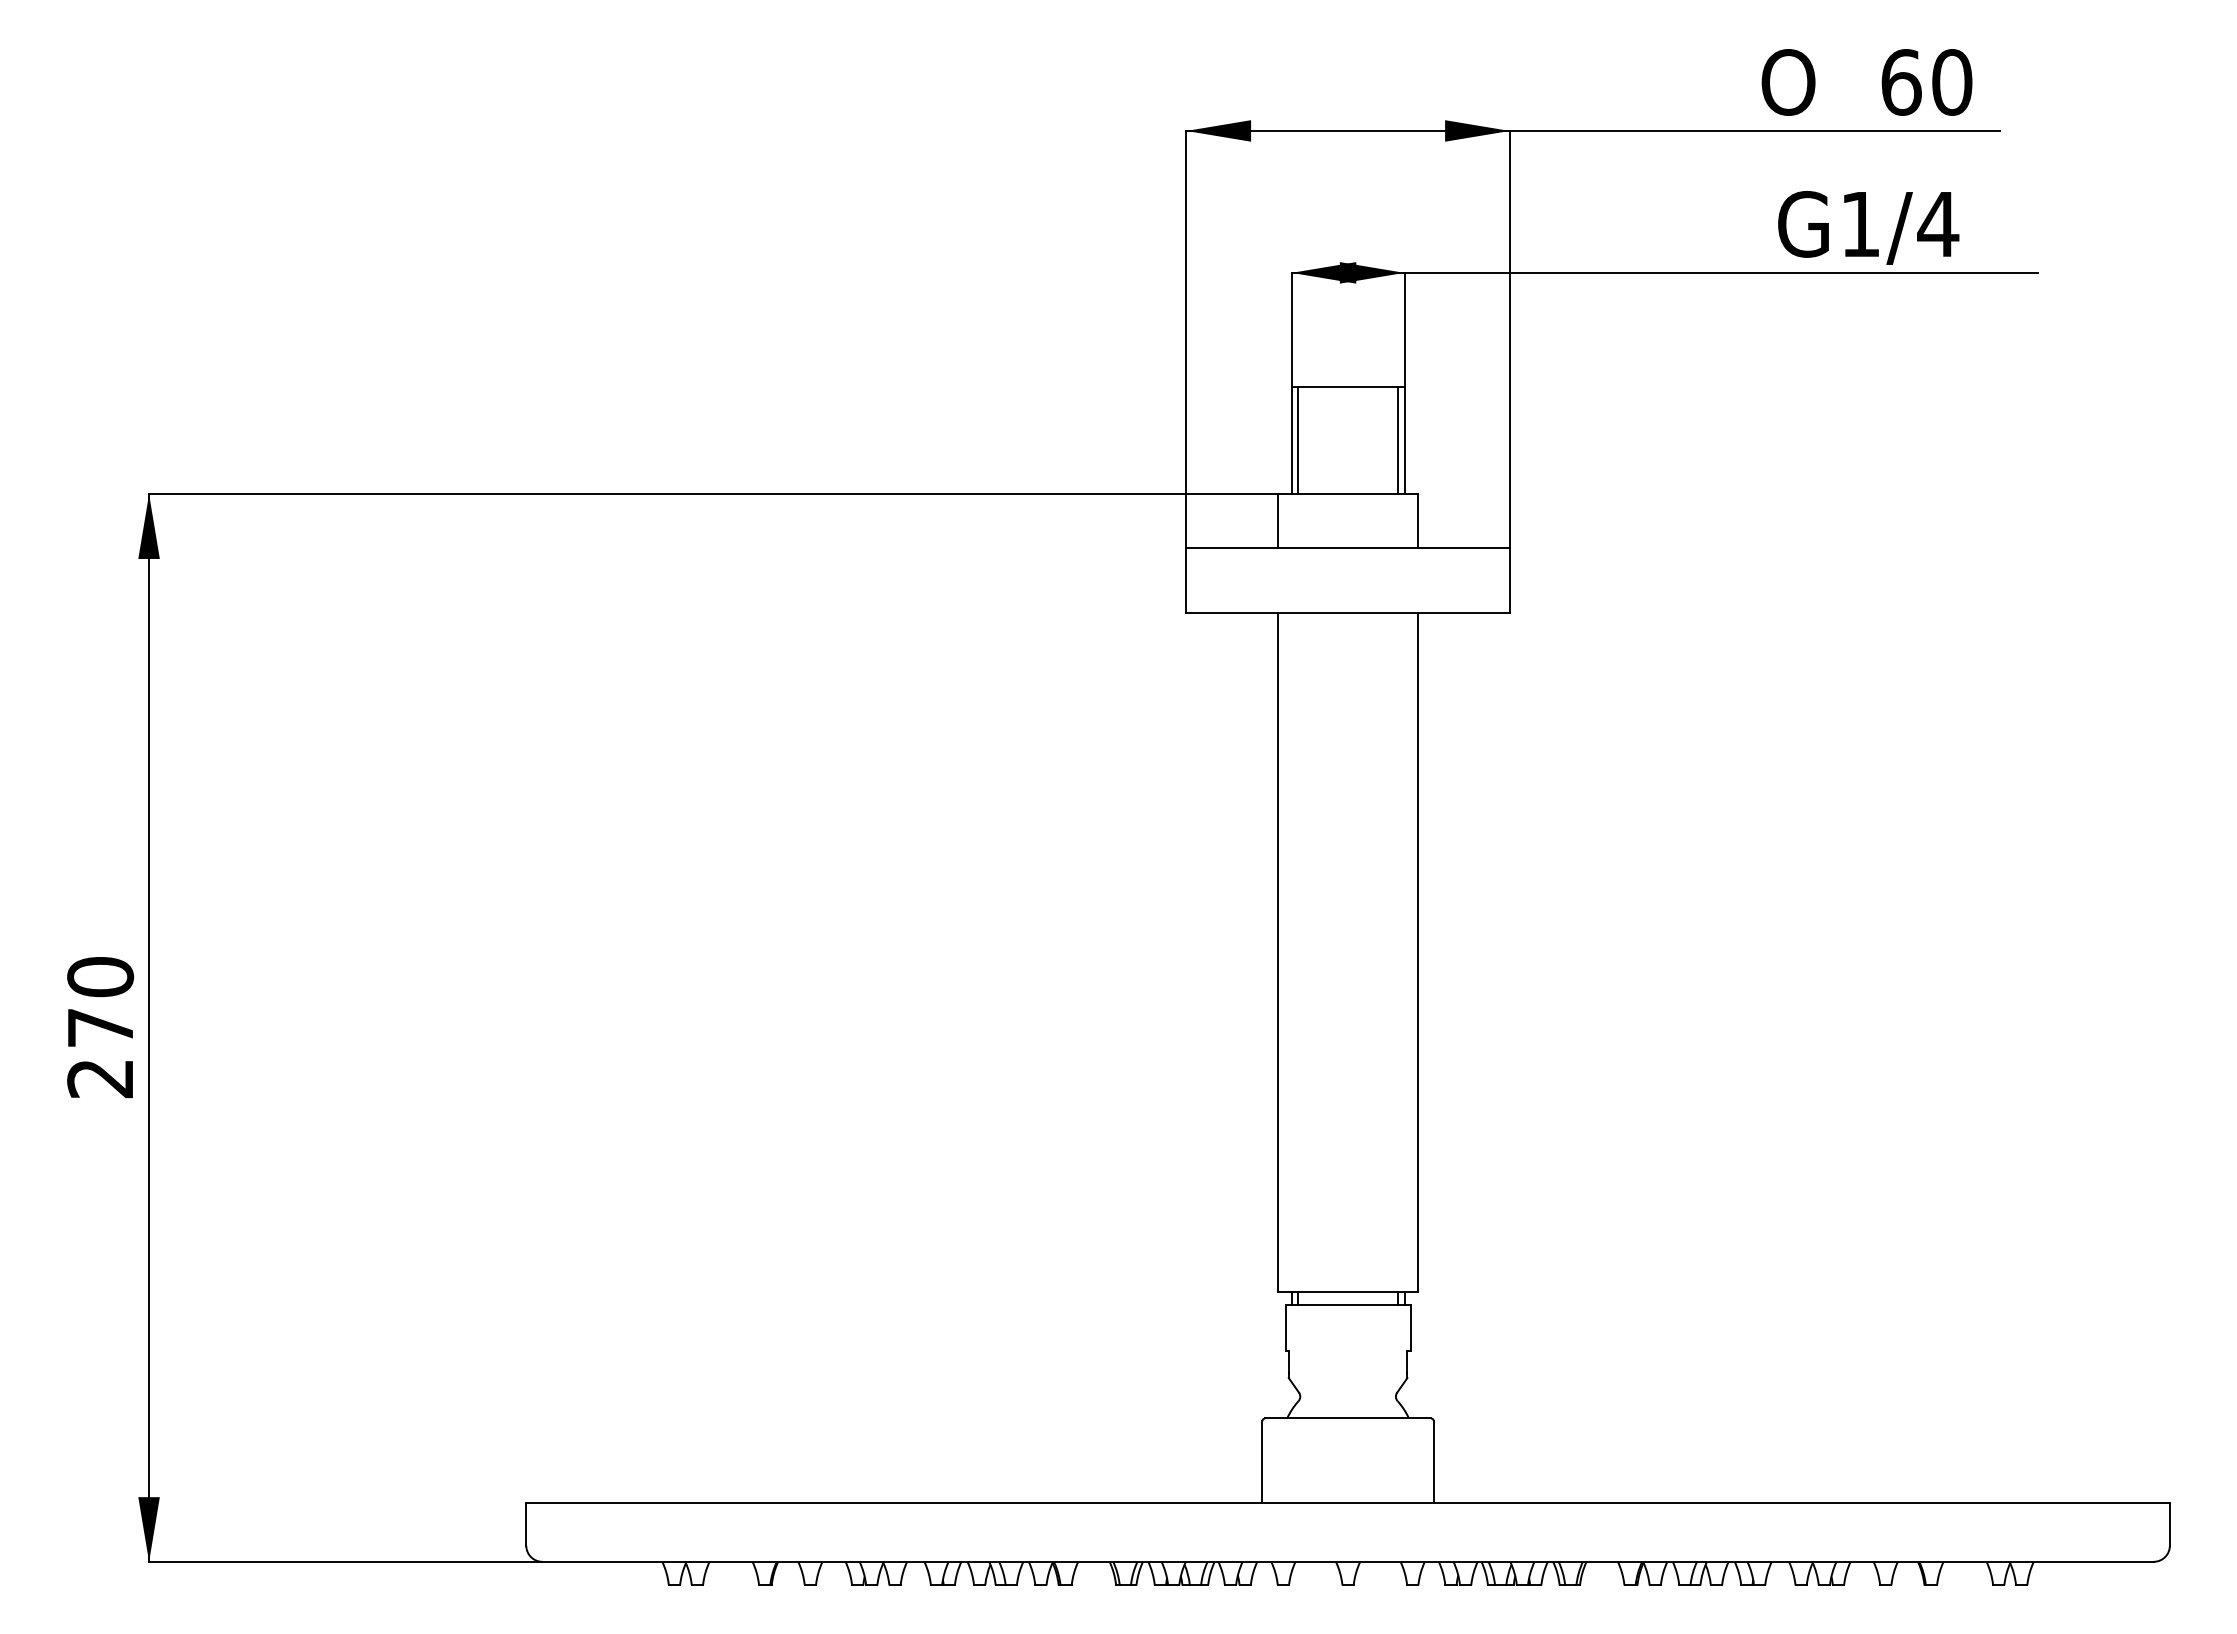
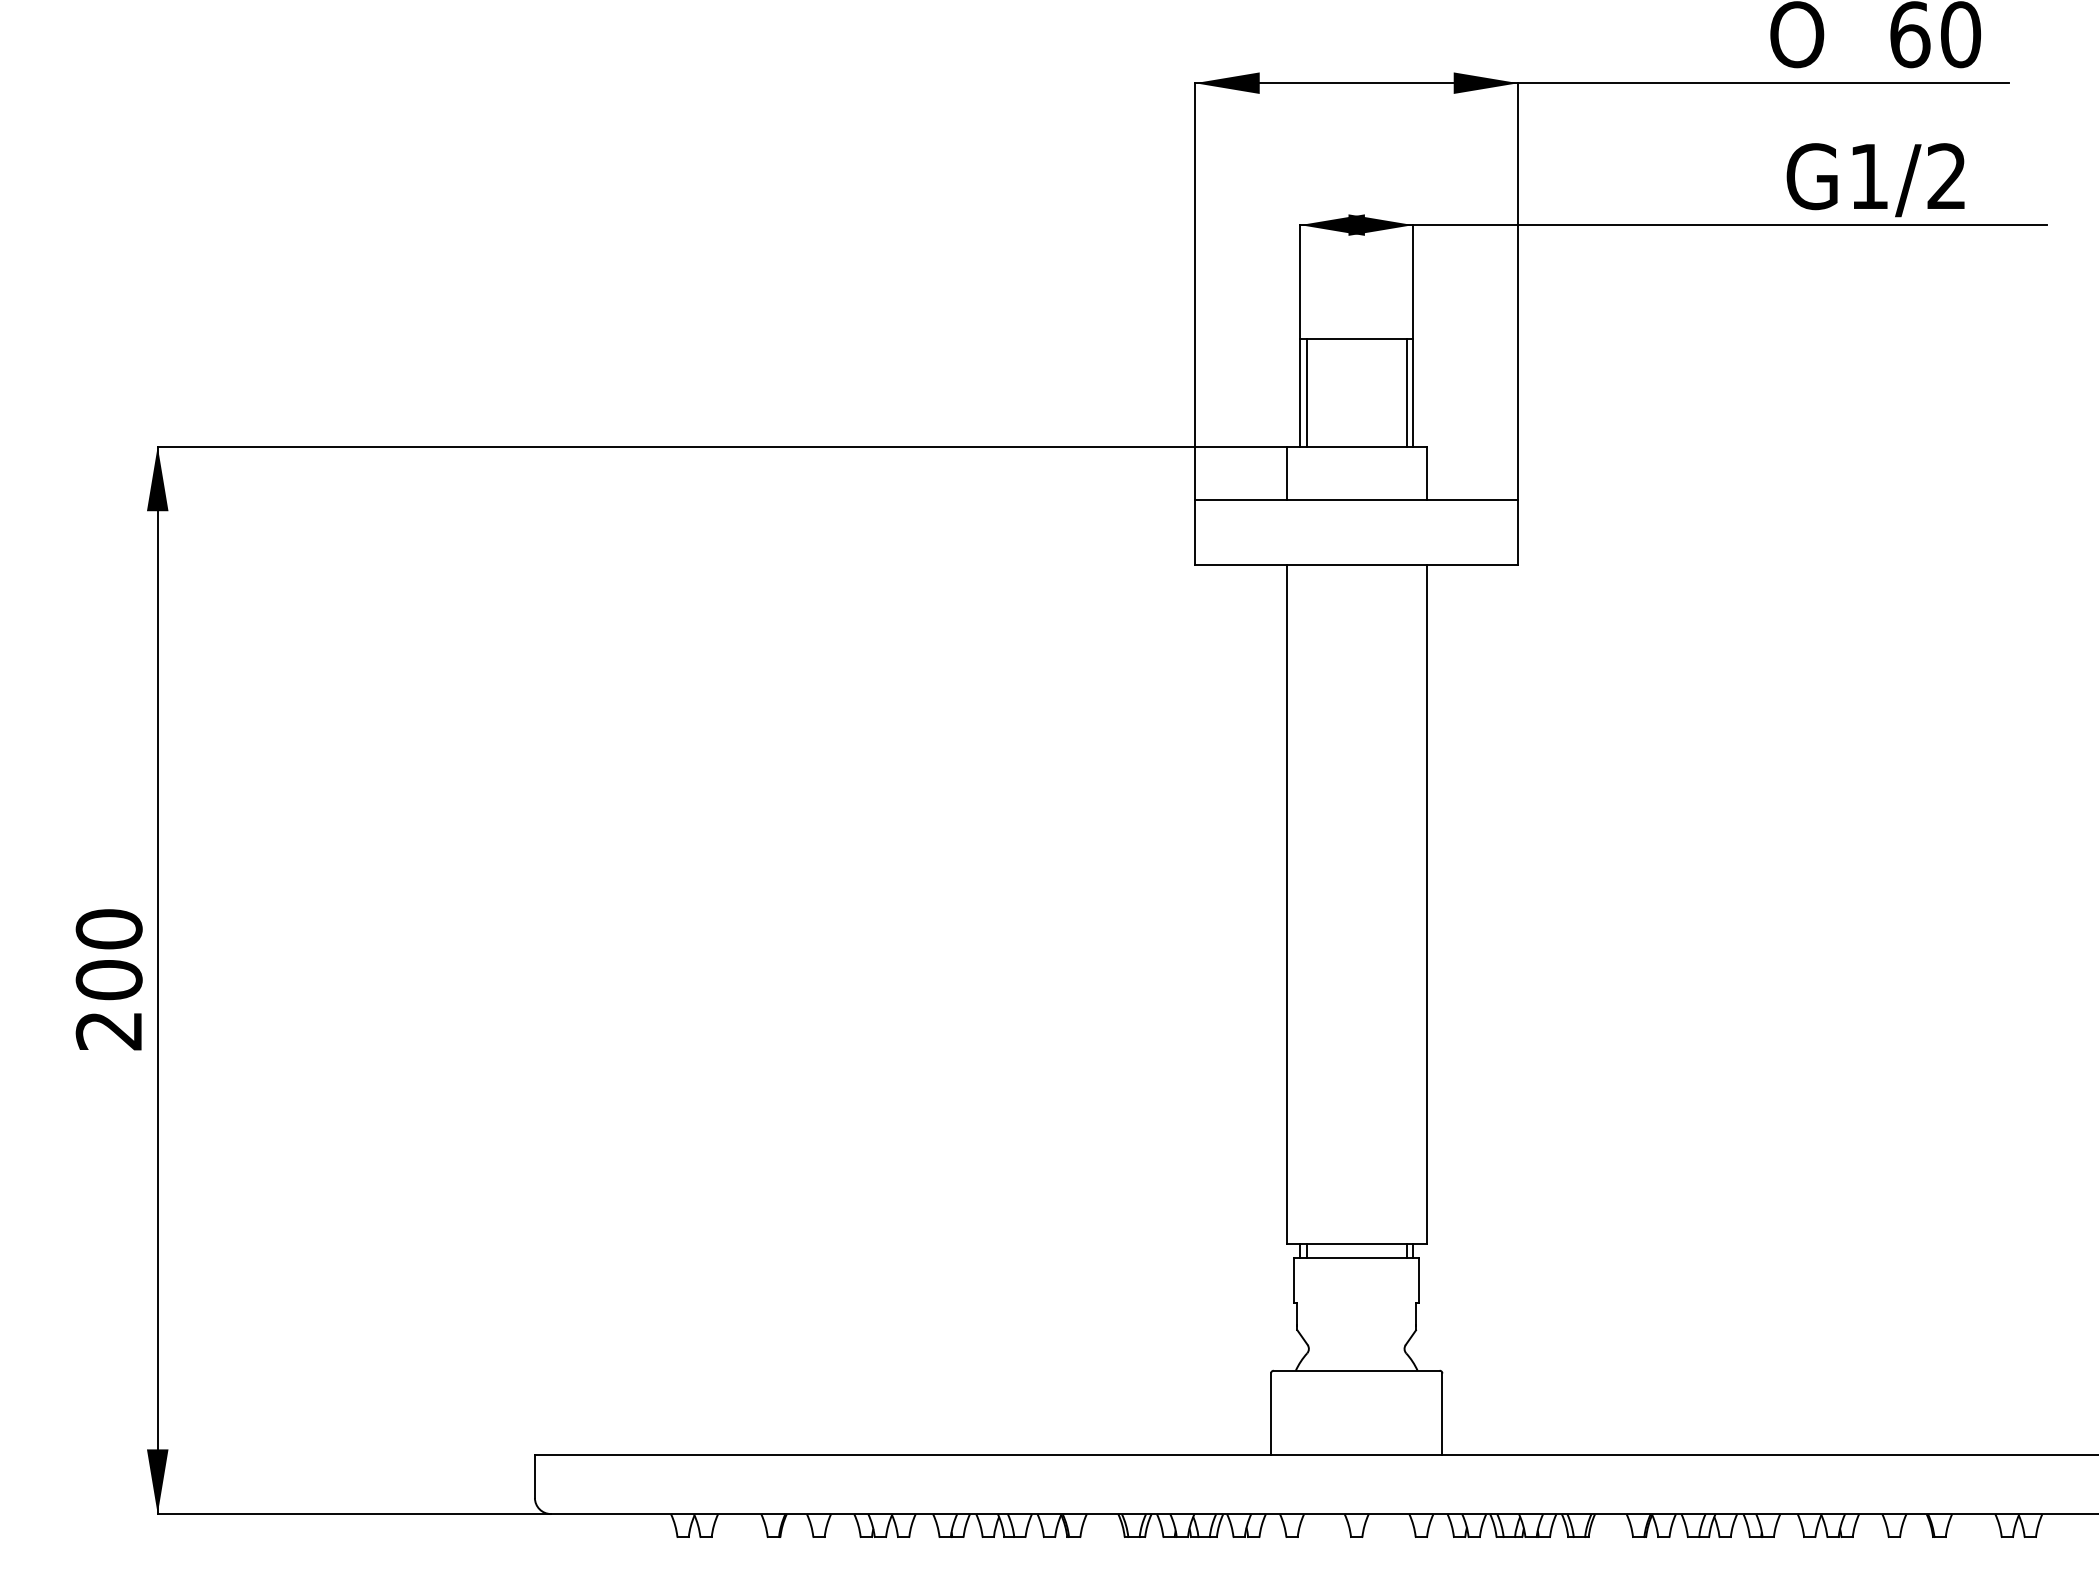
text: (1938, 223) -> (1947, 175), G1/4 -> G1/2
text: (100, 1027) -> (109, 979), 270 -> 200

